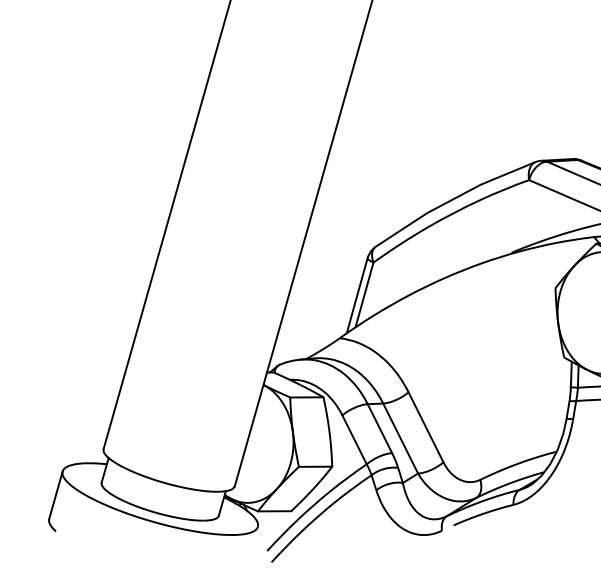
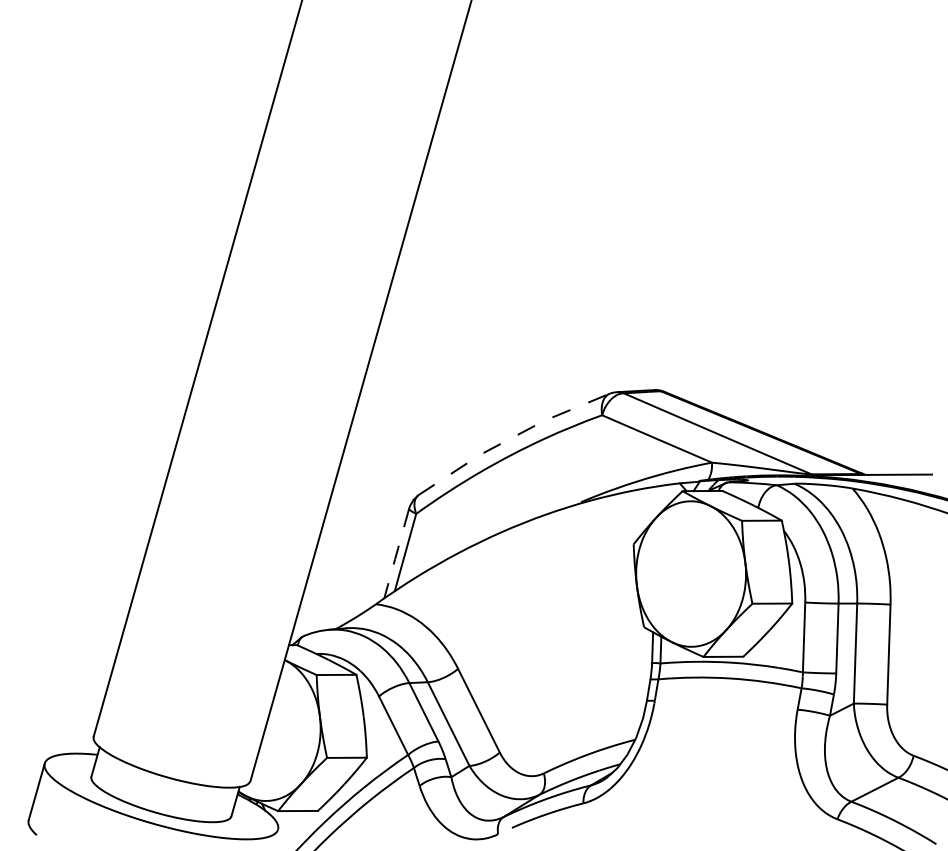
line: (453, 199) -> (511, 438), solid -> dashed
line: (357, 296) -> (396, 554), solid -> dashed

